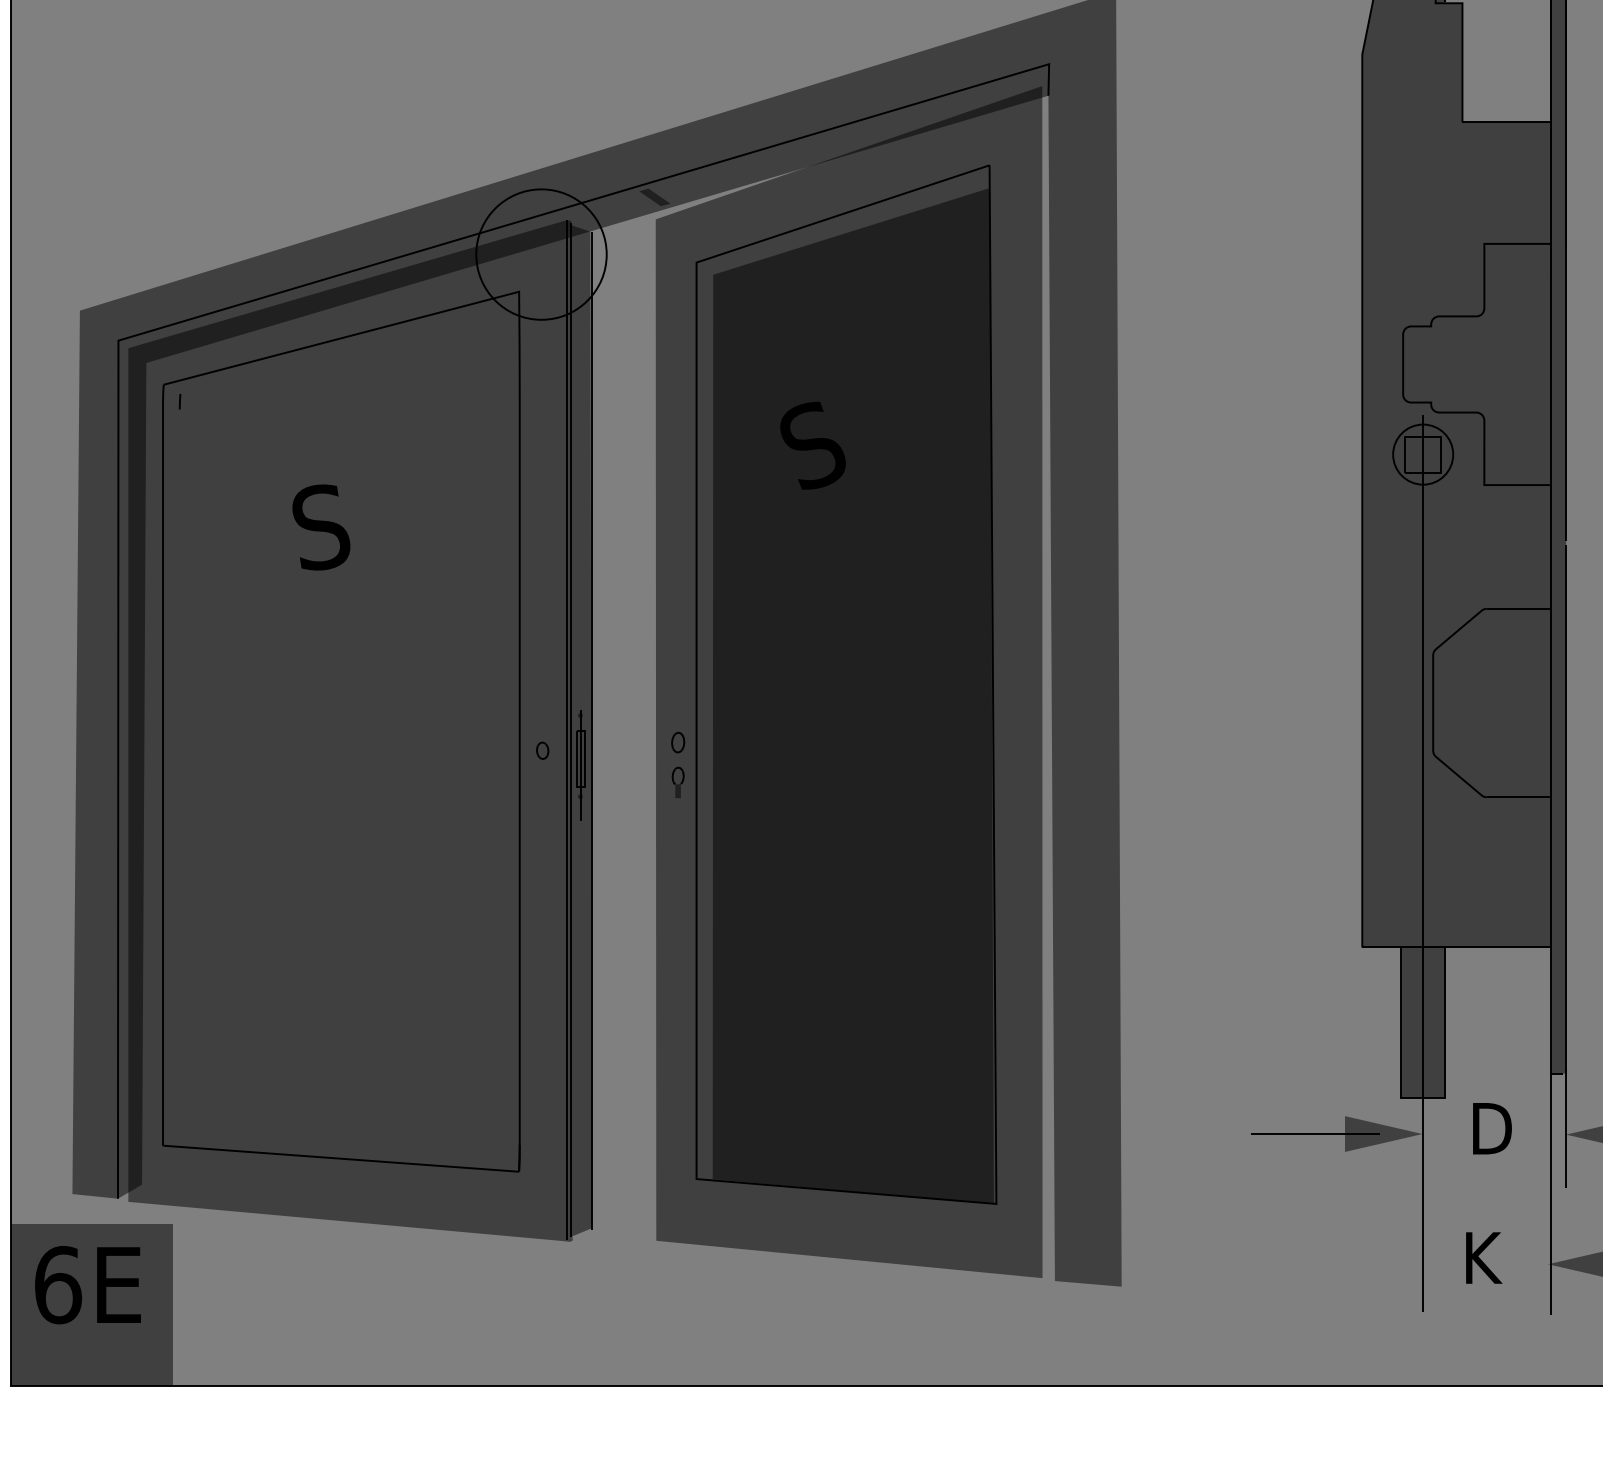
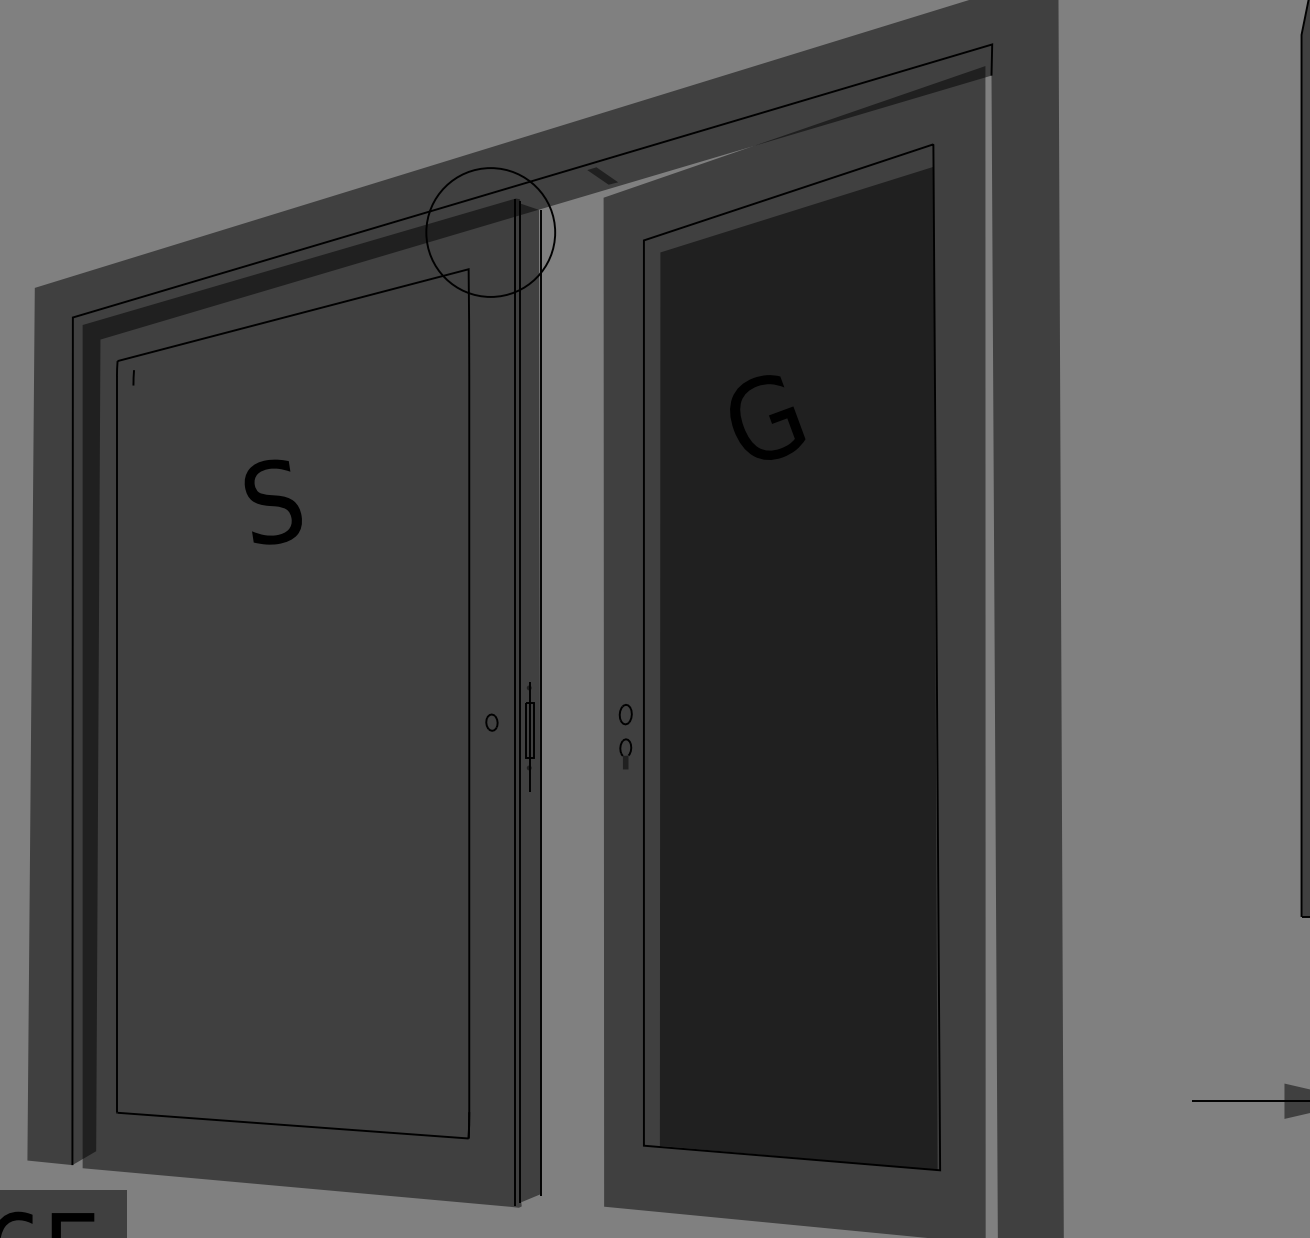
text: (820, 443) -> (766, 419), S -> G

